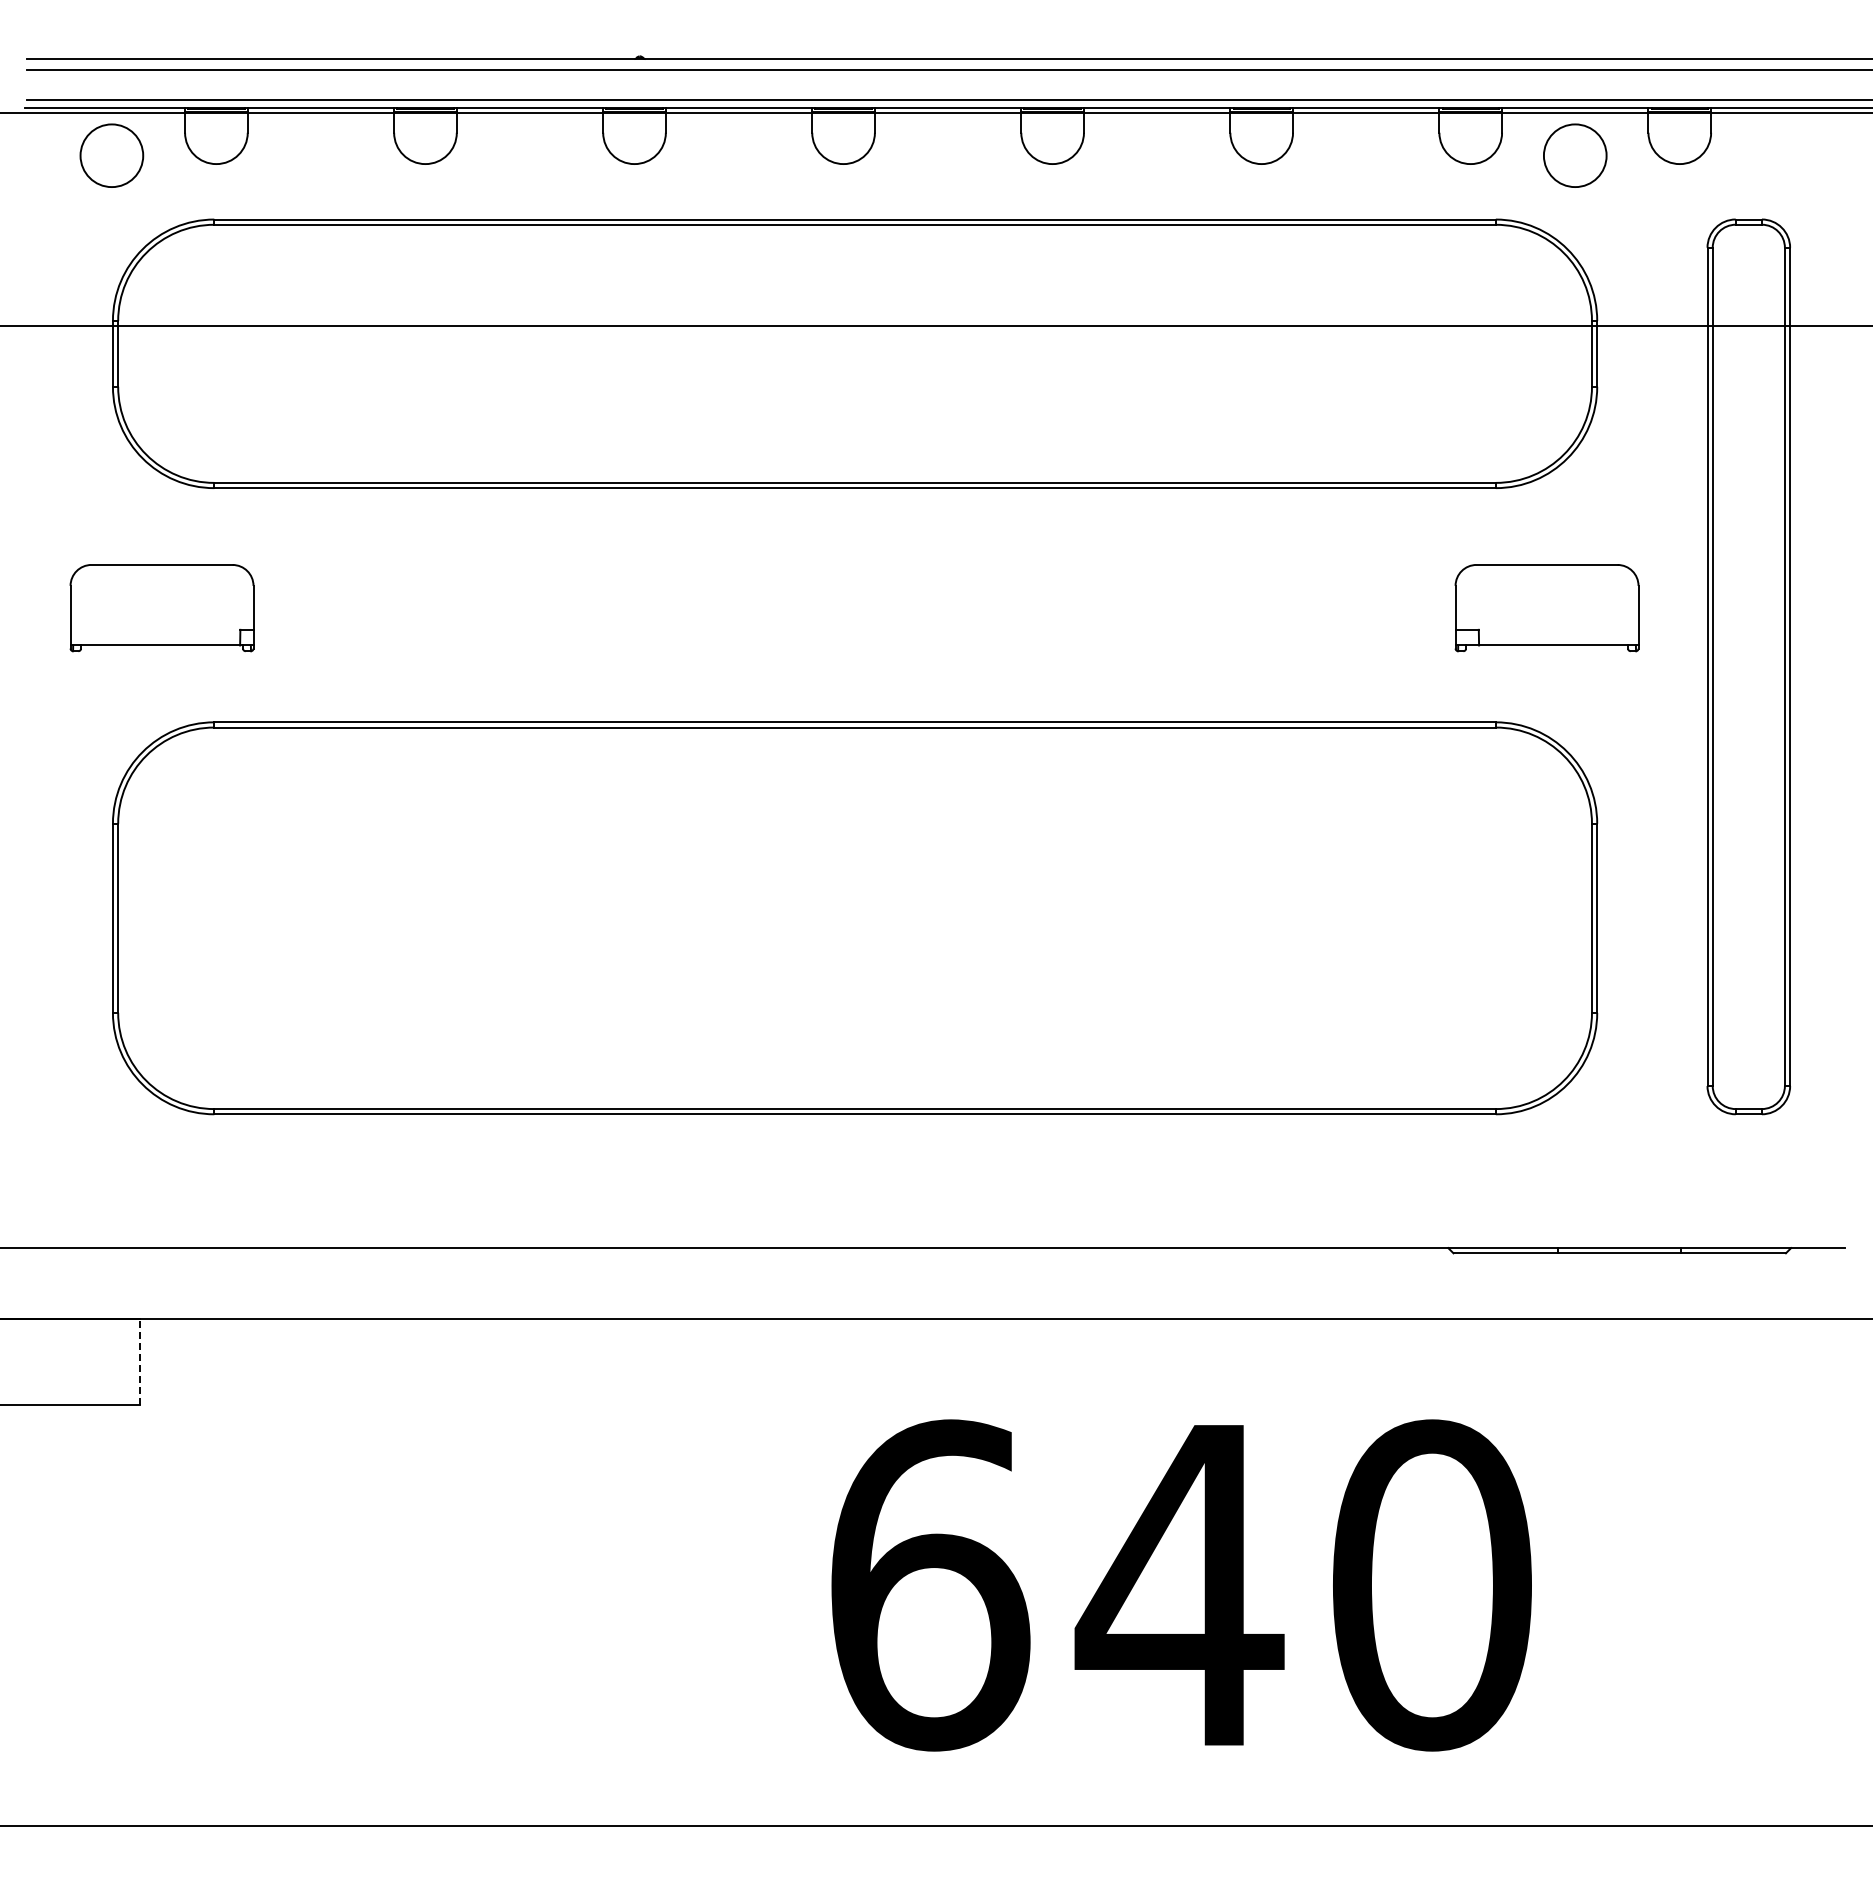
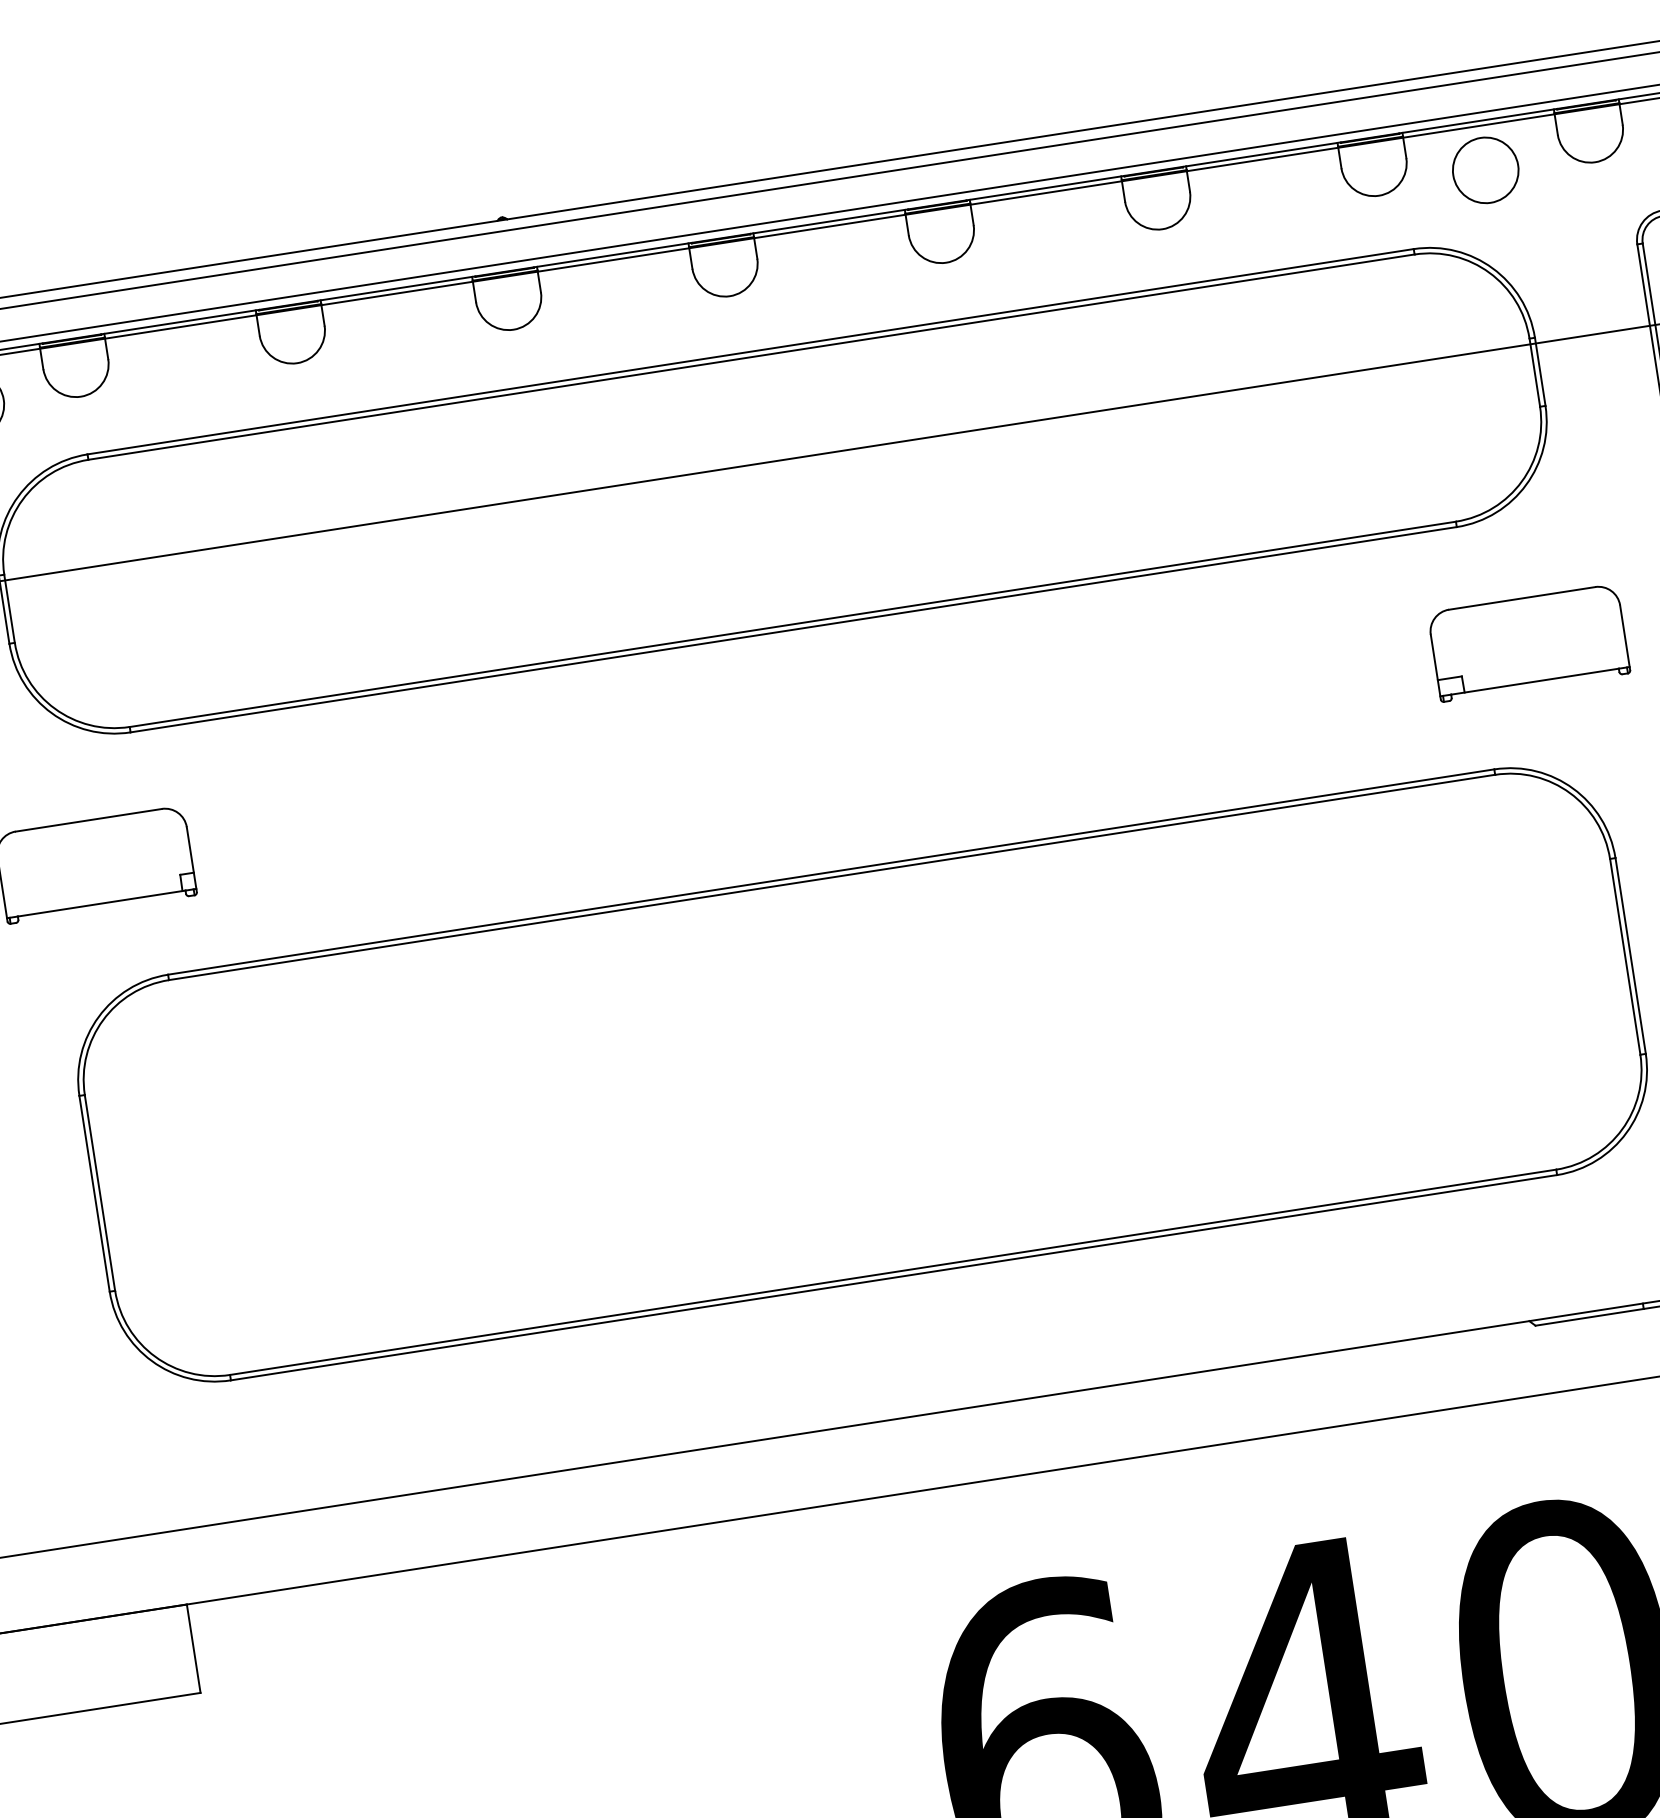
line: (140, 1362) -> (194, 1649), dashed -> solid

